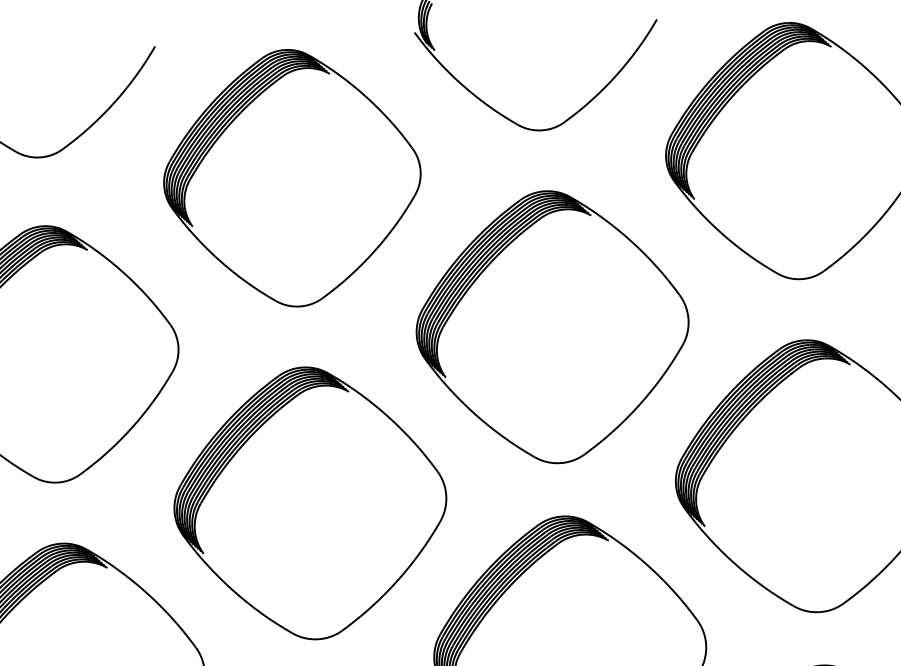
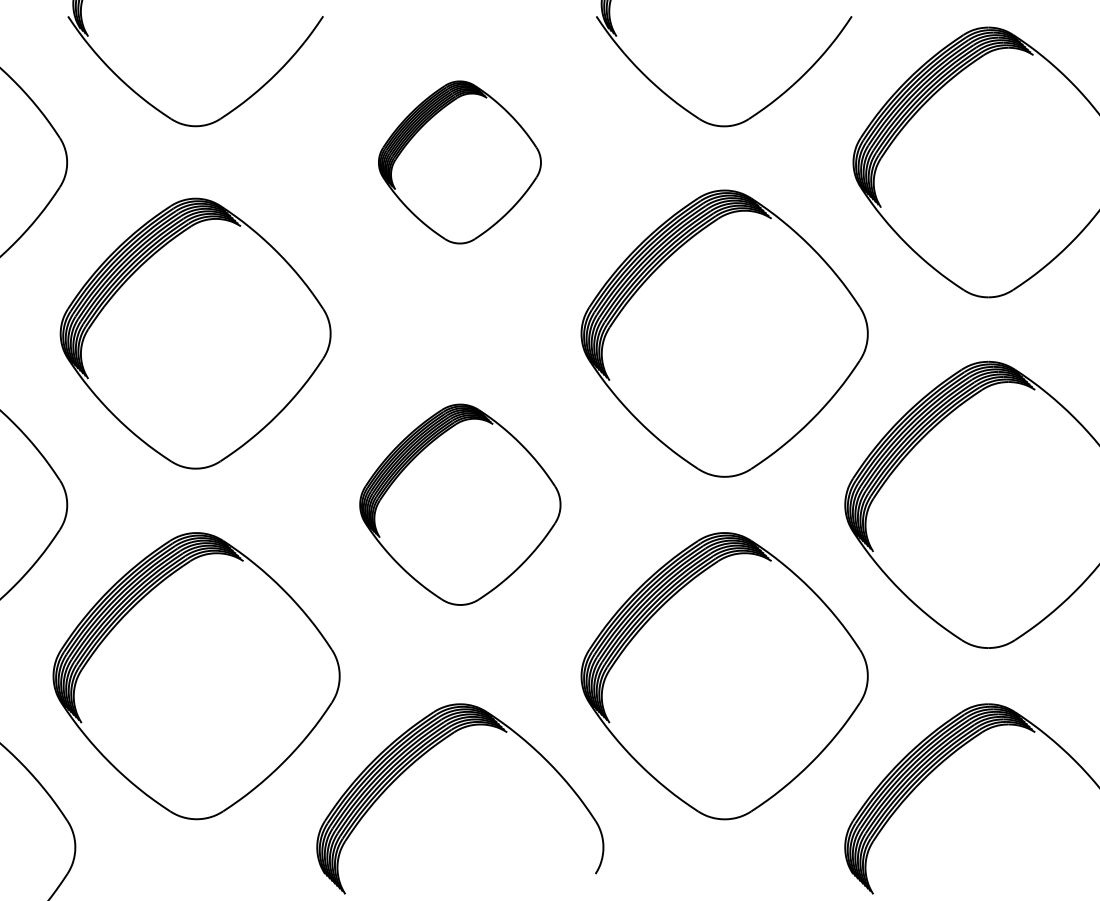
part: (292, 178) -> (459, 162), size x0.6
part: (310, 502) -> (460, 504), size x0.7

